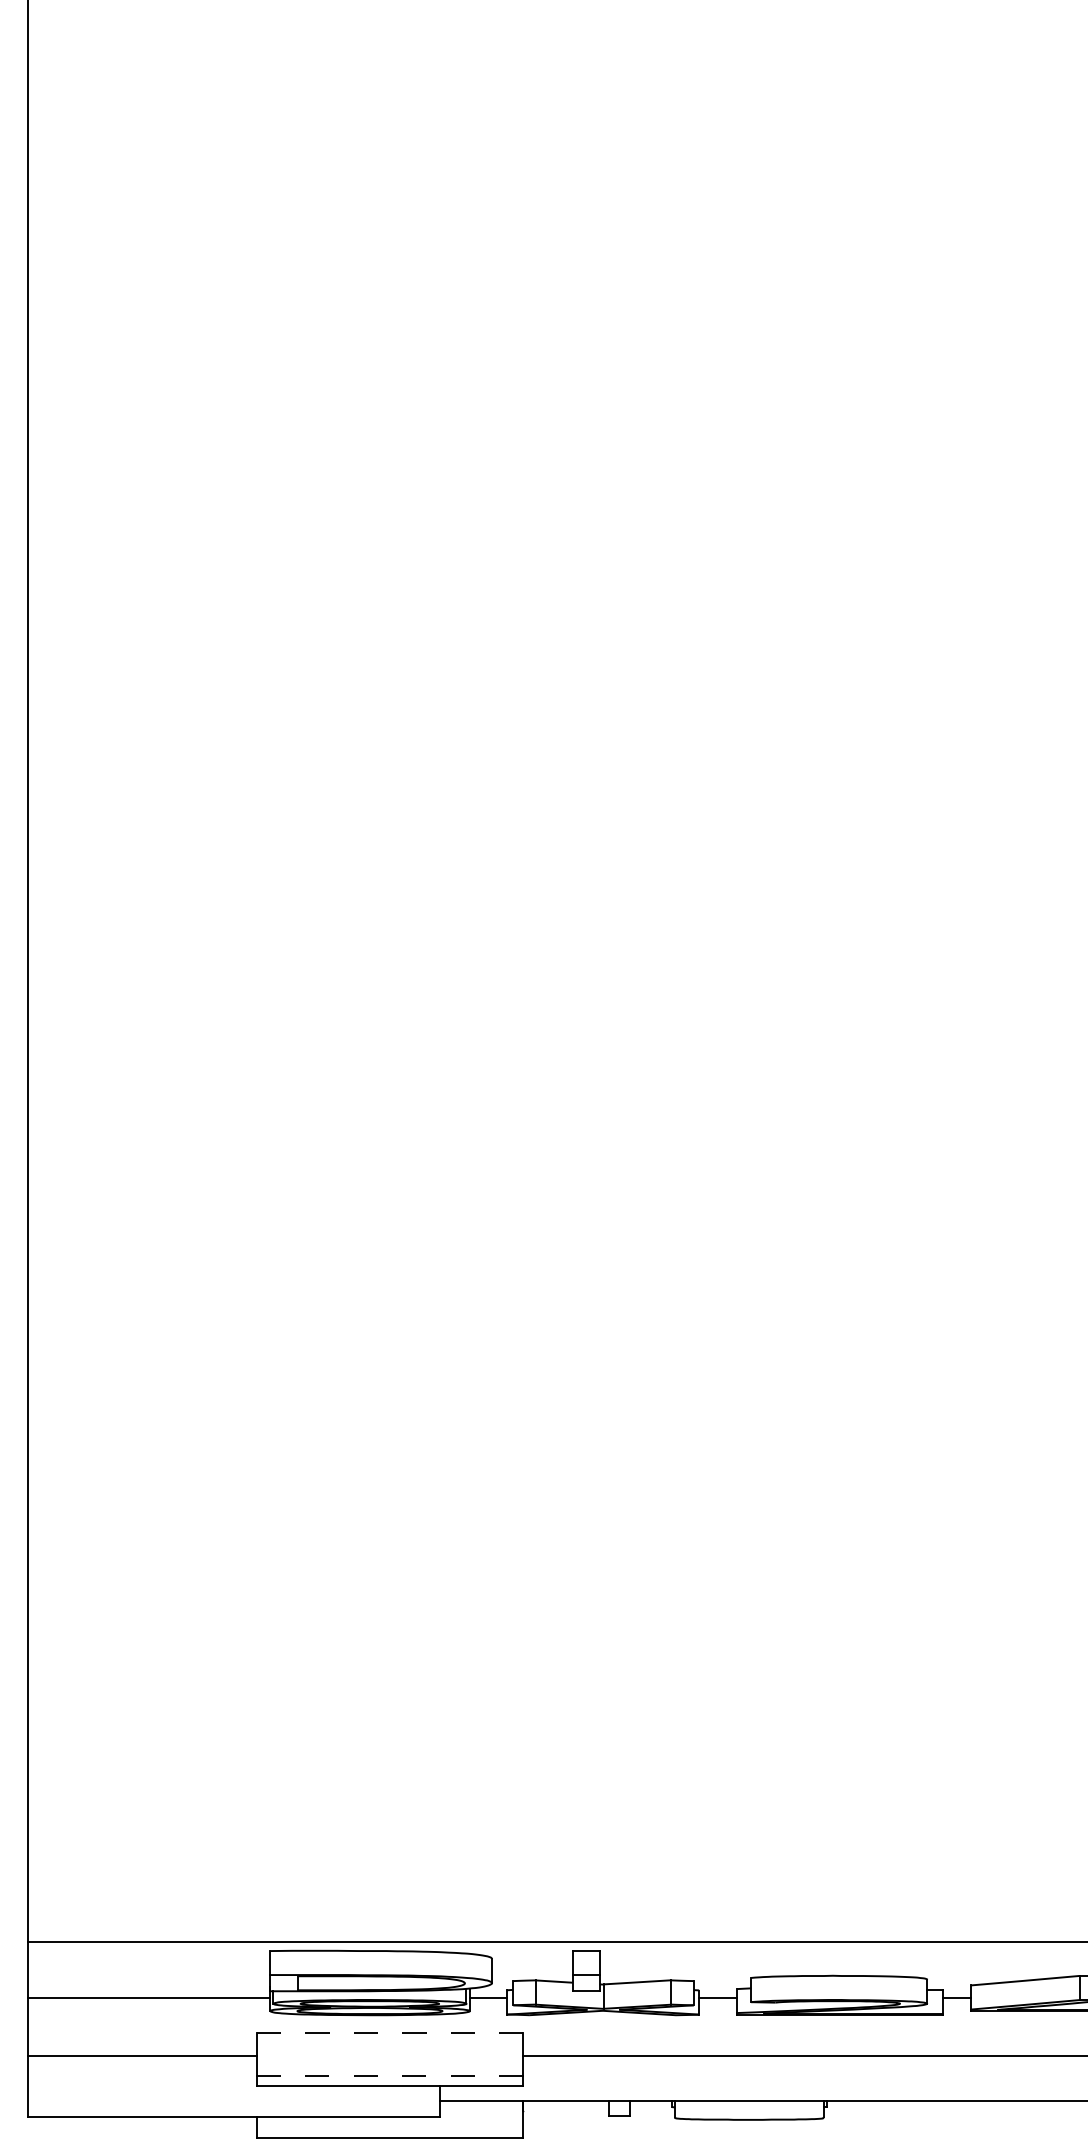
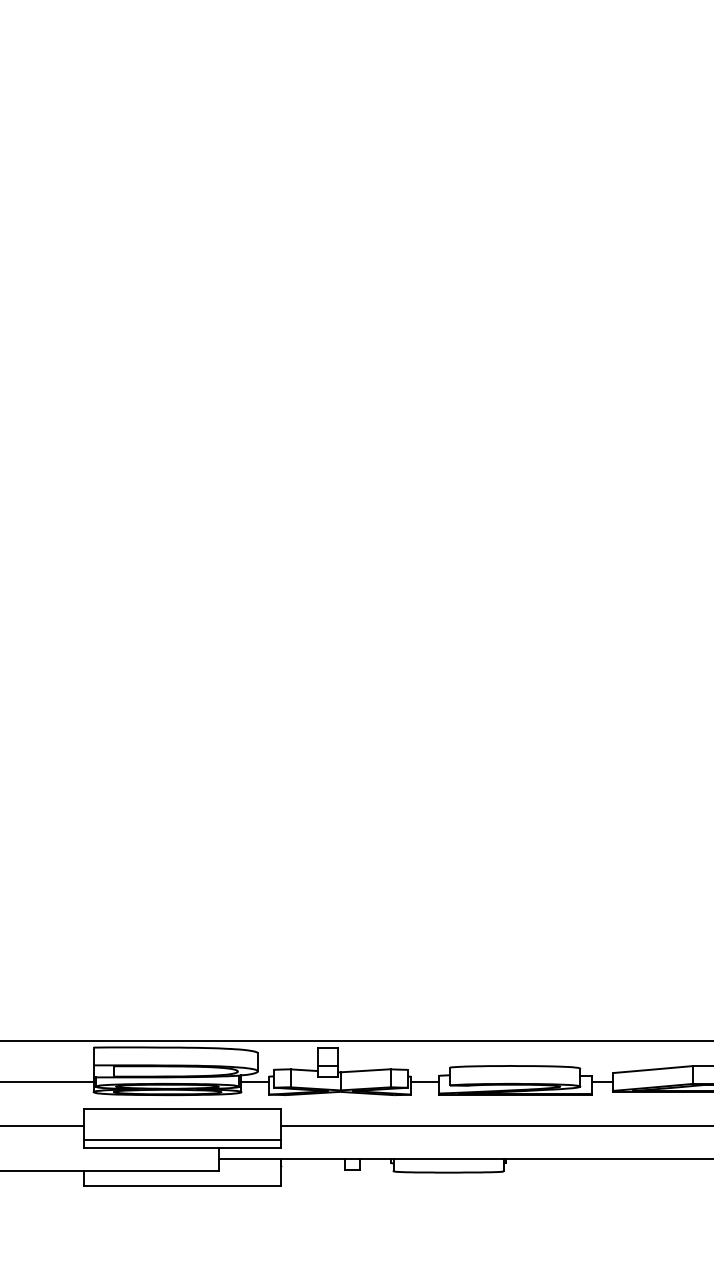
line: (390, 2033) -> (182, 1108), dashed -> solid
line: (389, 2076) -> (182, 1140), dashed -> solid

